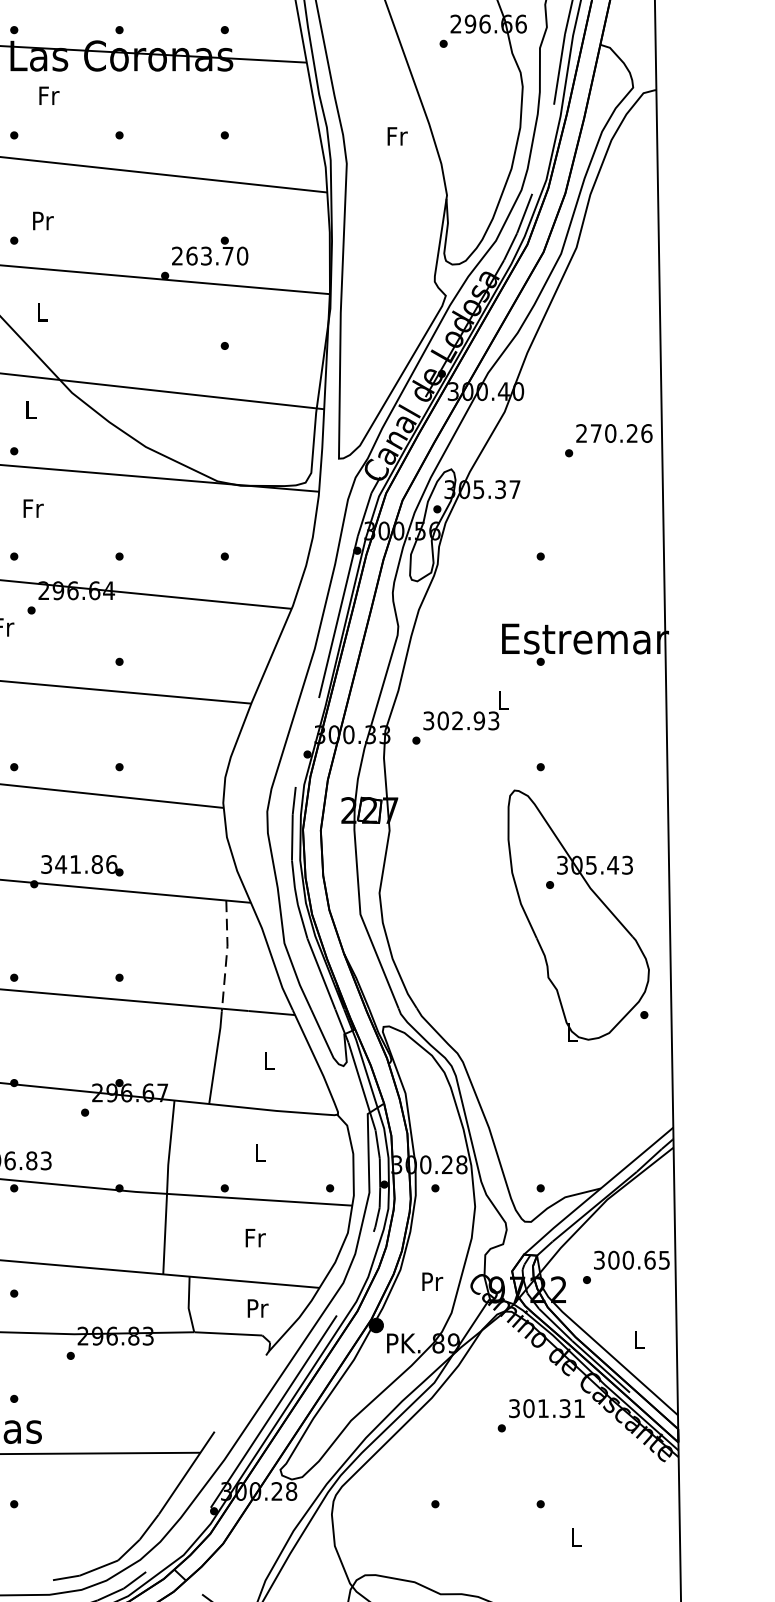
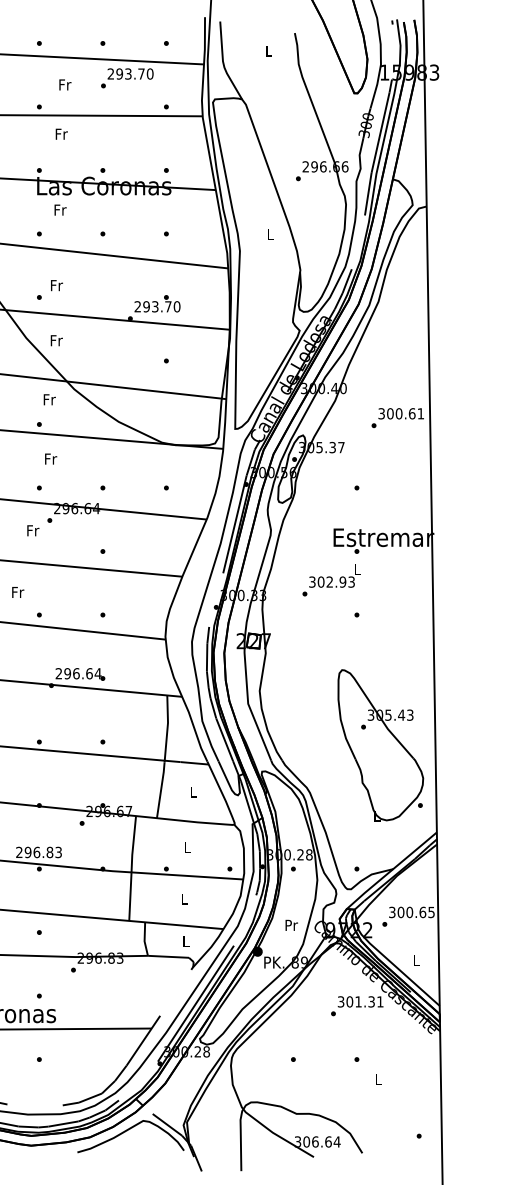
text: (397, 136) -> (270, 234), Fr -> L
text: (42, 220) -> (56, 285), Pr -> Fr
text: (191, 255) -> (146, 306), 263.70 -> 293.70
text: (42, 312) -> (56, 340), L -> Fr
text: (31, 409) -> (49, 399), L -> Fr
text: (614, 433) -> (401, 413), 270.26 -> 300.61
text: (460, 718) -> (331, 580), moved
text: (79, 864) -> (78, 673), 341.86 -> 296.64
part: (578, 915) -> (380, 745), moved
line: (226, 953) -> (167, 727), dashed -> solid
text: (256, 1237) -> (185, 898), Fr -> L
text: (258, 1308) -> (186, 941), Pr -> L

